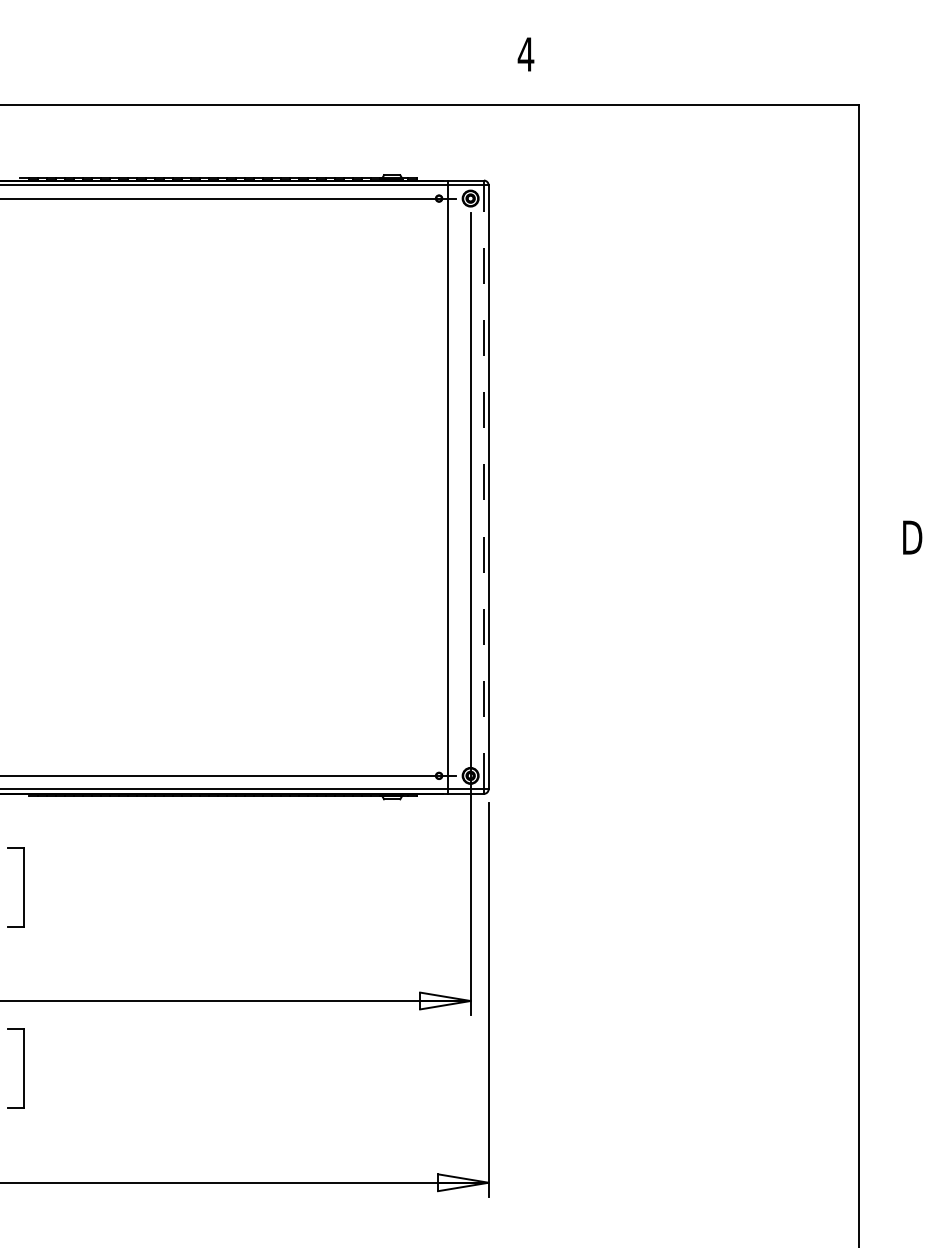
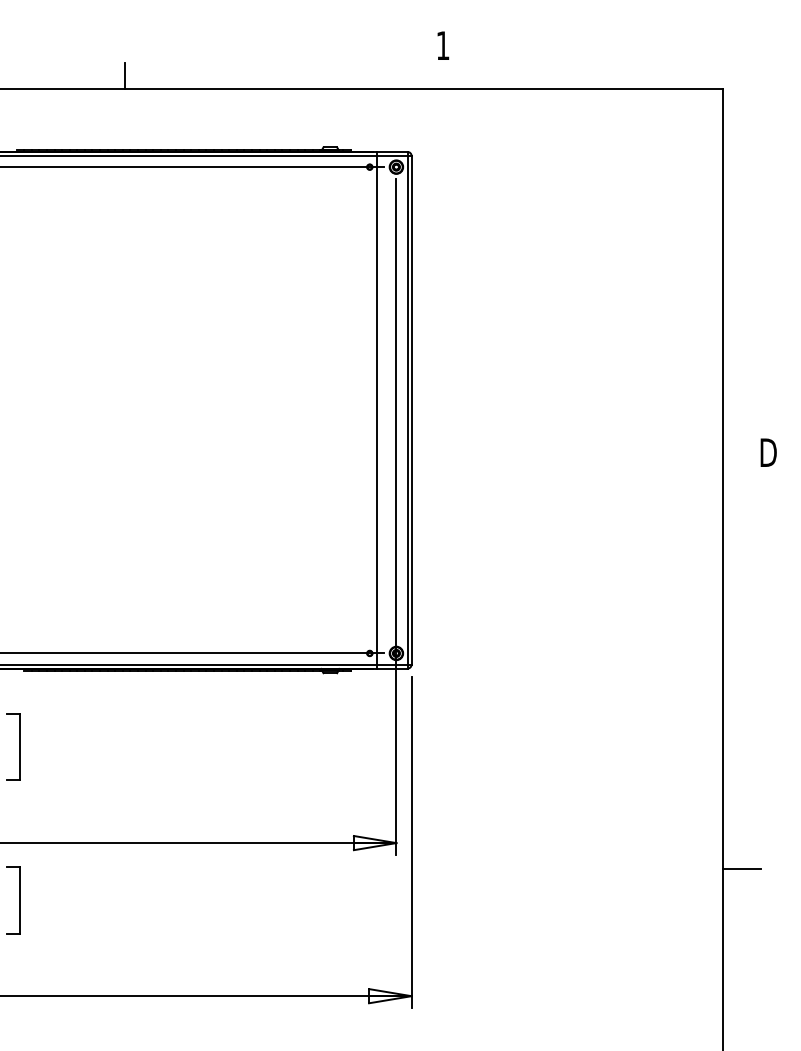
text: (525, 54) -> (442, 45), 4 -> 1
line: (147, 89) -> (124, 75), added
line: (483, 486) -> (407, 409), dashed -> solid
line: (881, 1031) -> (742, 868), added

